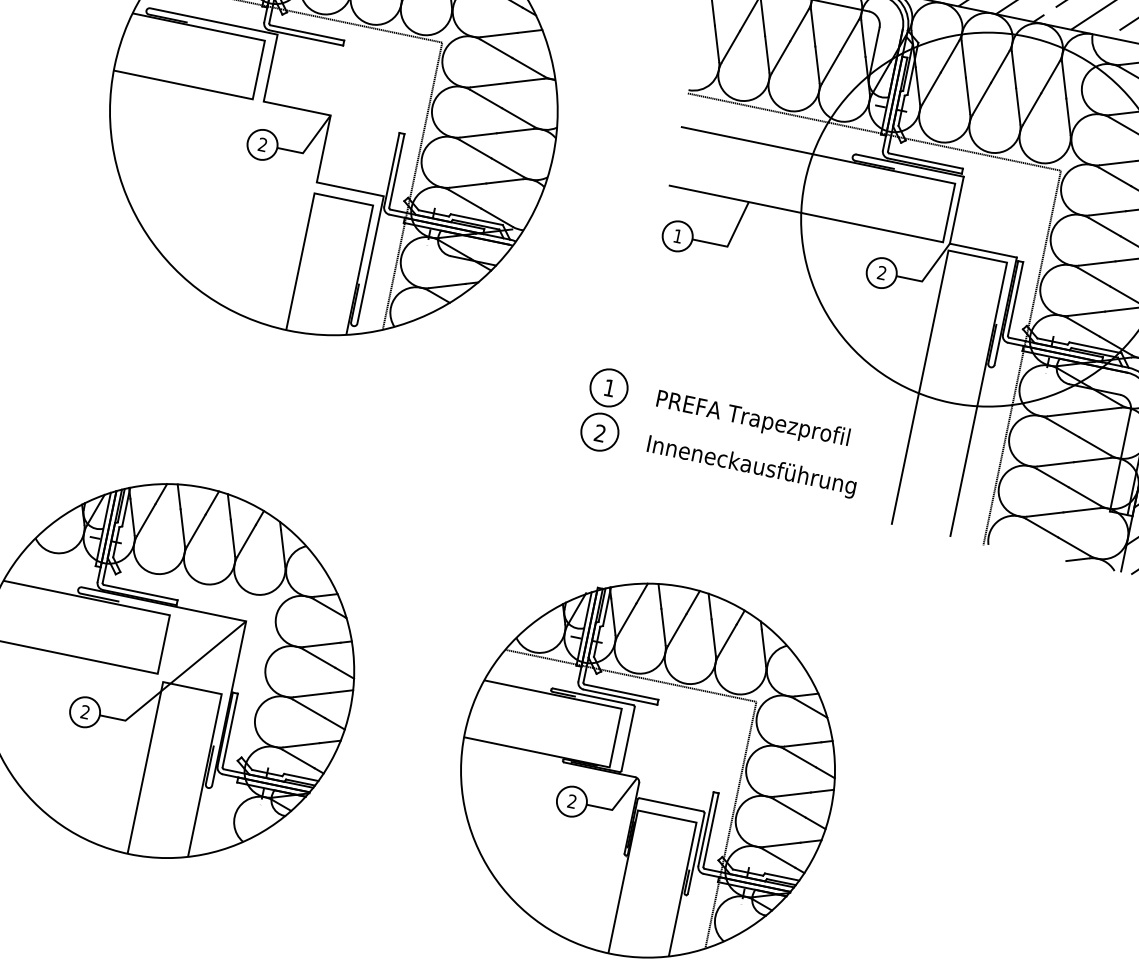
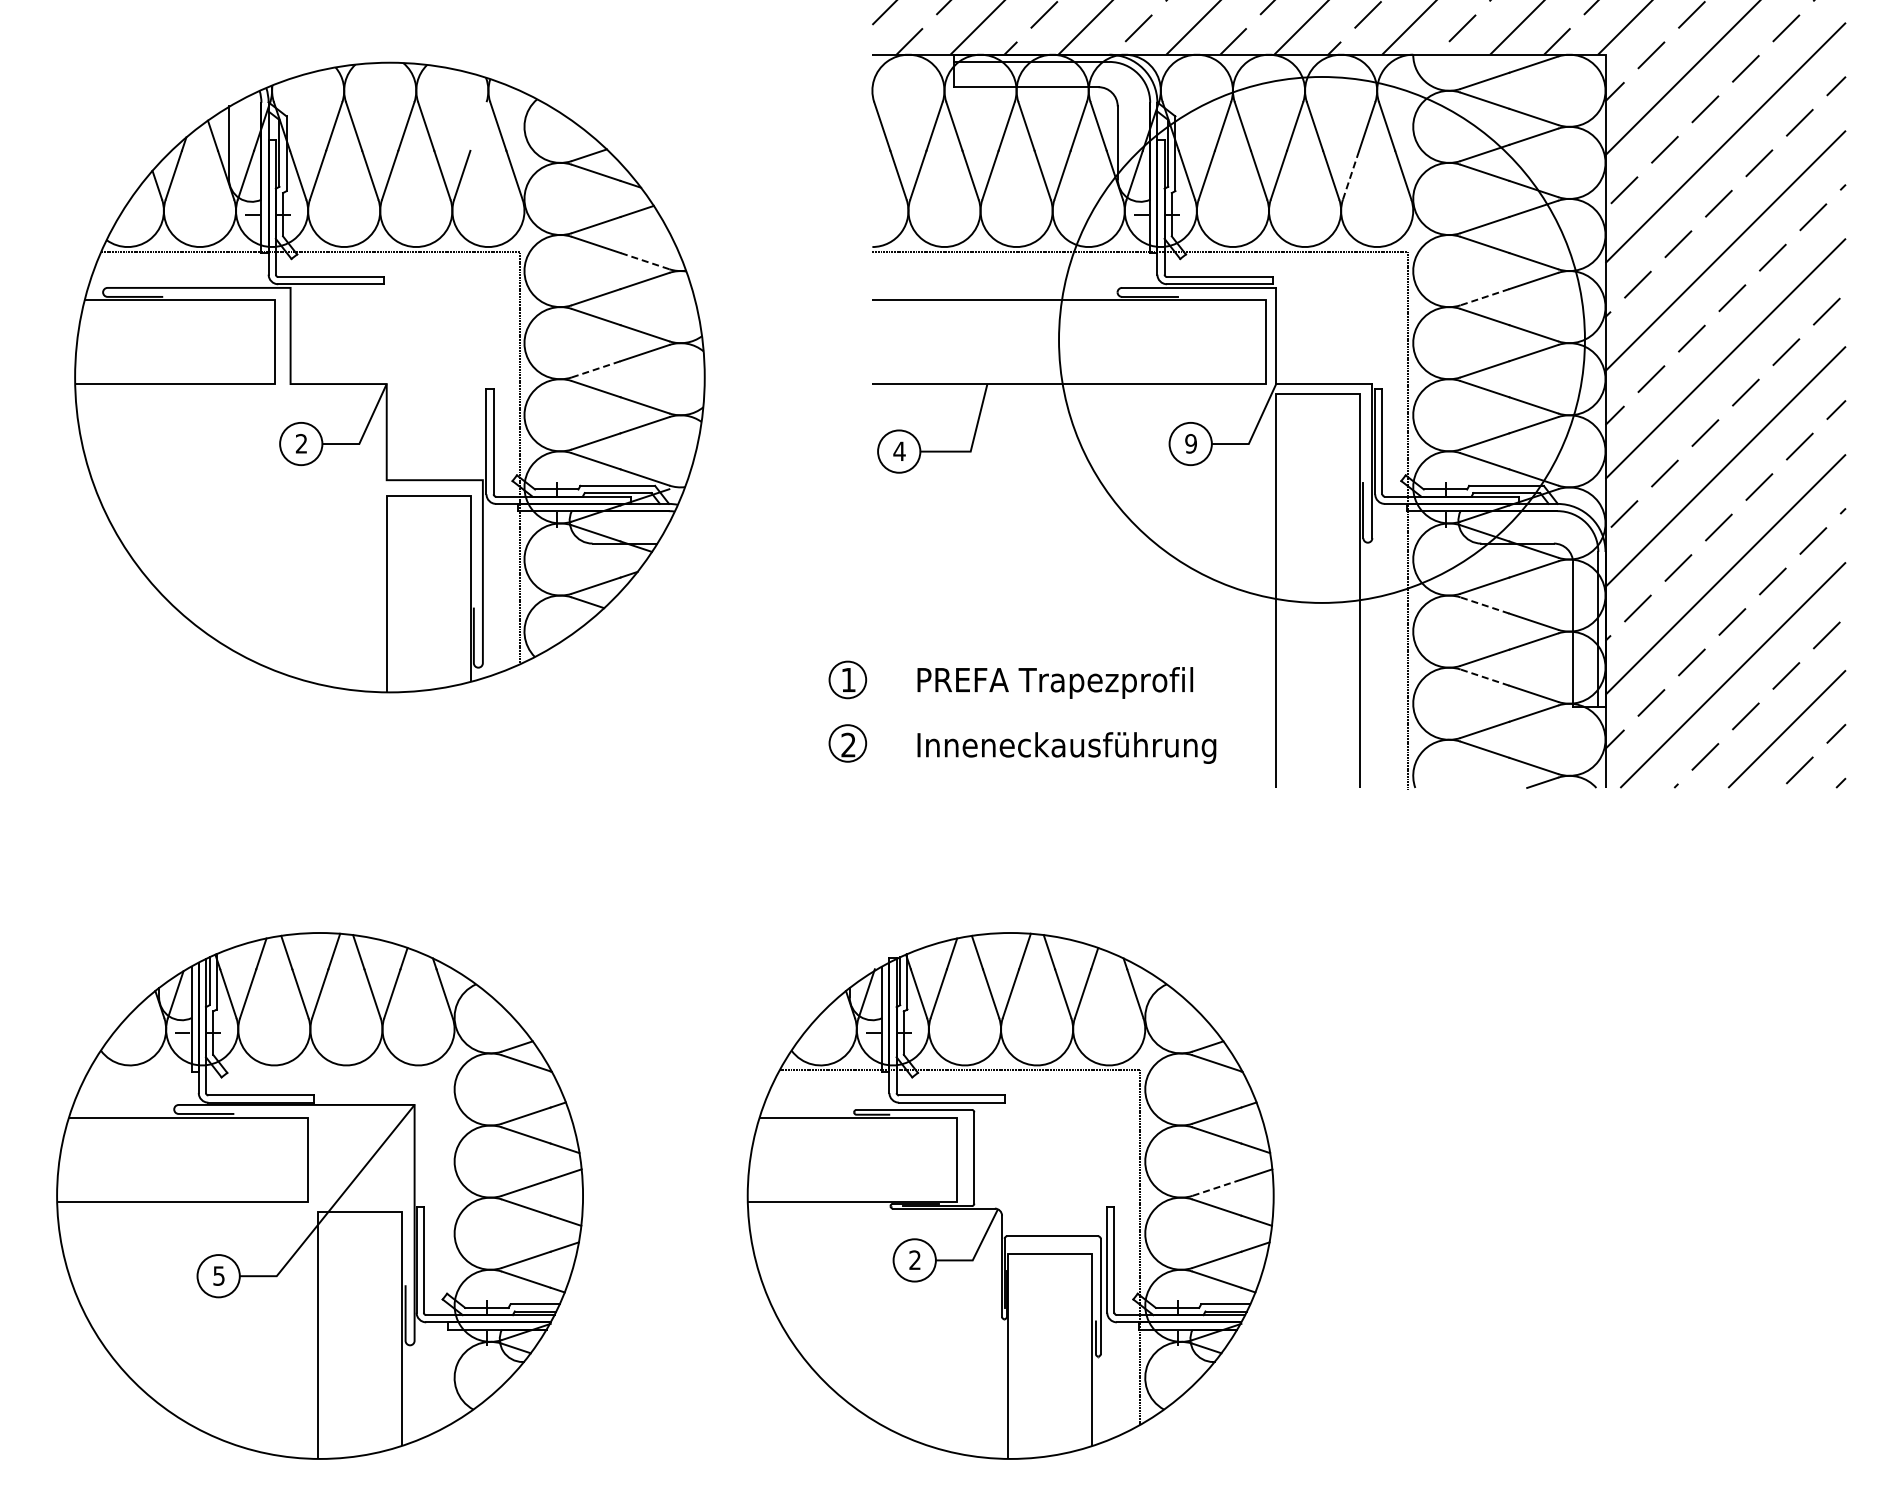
line: (527, 67) -> (644, 261), solid -> dashed
line: (1032, 109) -> (1351, 175), solid -> dashed
line: (478, 135) -> (596, 369), solid -> dashed
line: (1108, 213) -> (1485, 297), solid -> dashed
text: (678, 235) -> (899, 450), 1 -> 4
text: (881, 272) -> (1190, 443), 2 -> 9
circle: (608, 387) -> (847, 679), size x0.7
line: (1063, 428) -> (1485, 605), solid -> dashed
circle: (599, 432) -> (847, 743), size x0.7
line: (1053, 478) -> (1485, 677), solid -> dashed
text: (85, 711) -> (218, 1275), 2 -> 5
line: (793, 794) -> (1217, 1187), solid -> dashed

